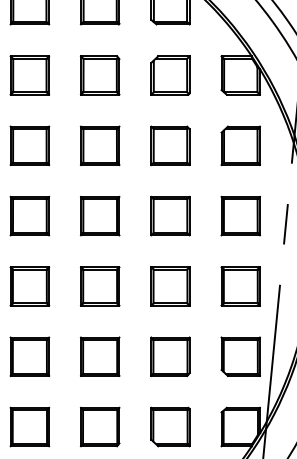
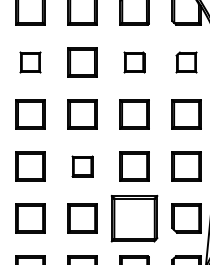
part: (29, 145) -> (30, 62), size x0.7
part: (170, 145) -> (134, 62), size x0.7
part: (240, 145) -> (186, 62), size x0.7
part: (100, 286) -> (82, 166), size x0.7
part: (170, 356) -> (134, 218), size x1.6

